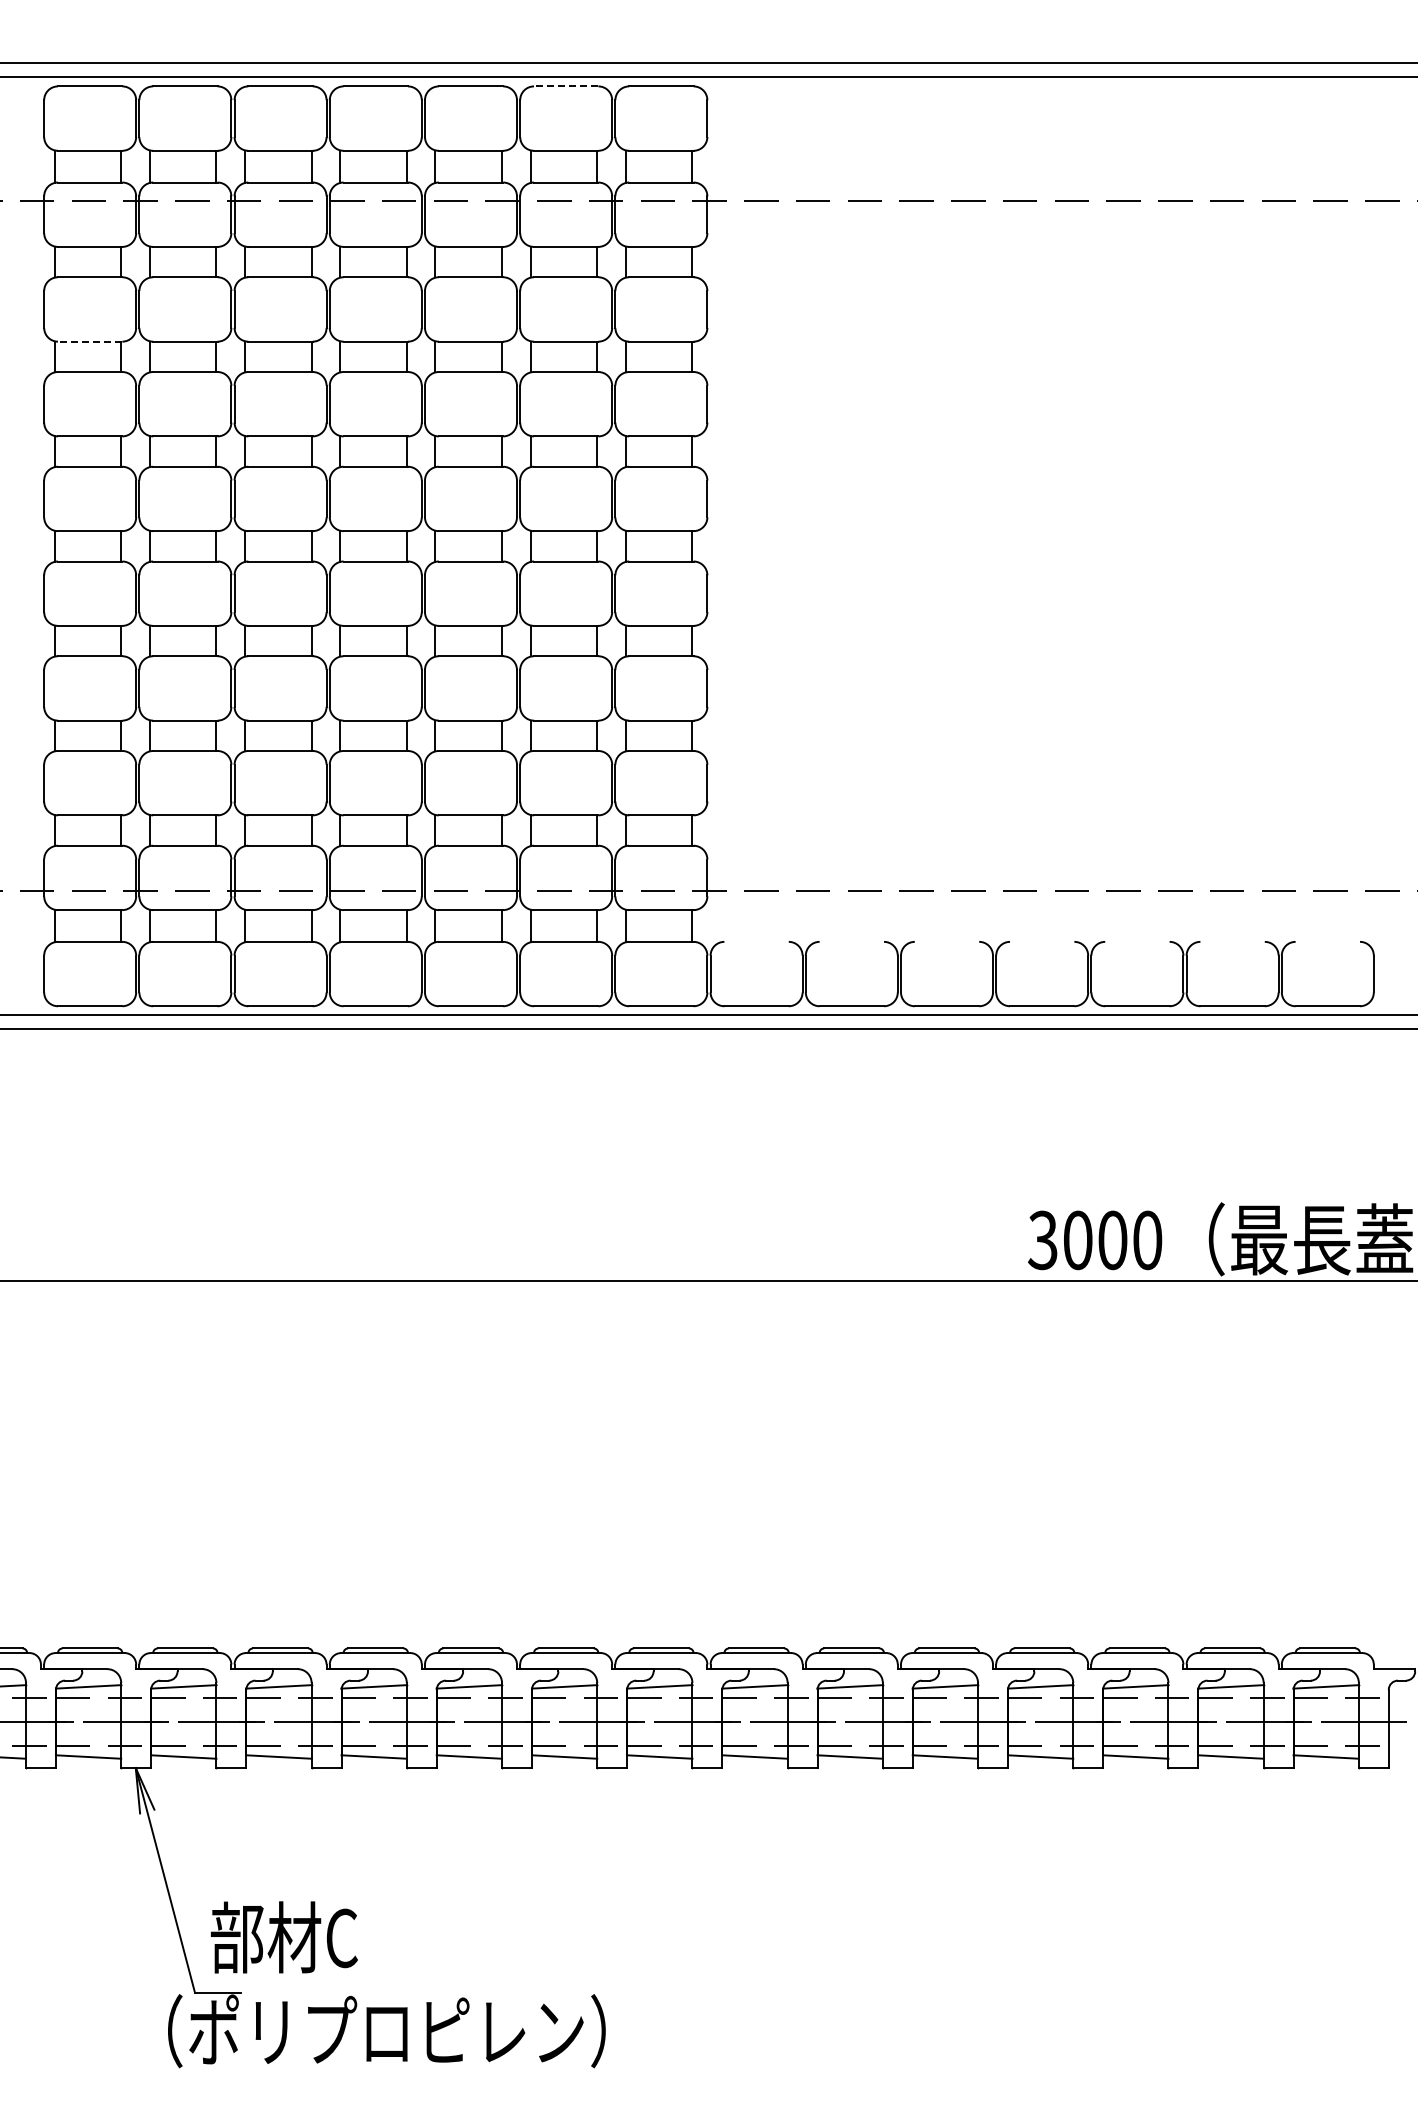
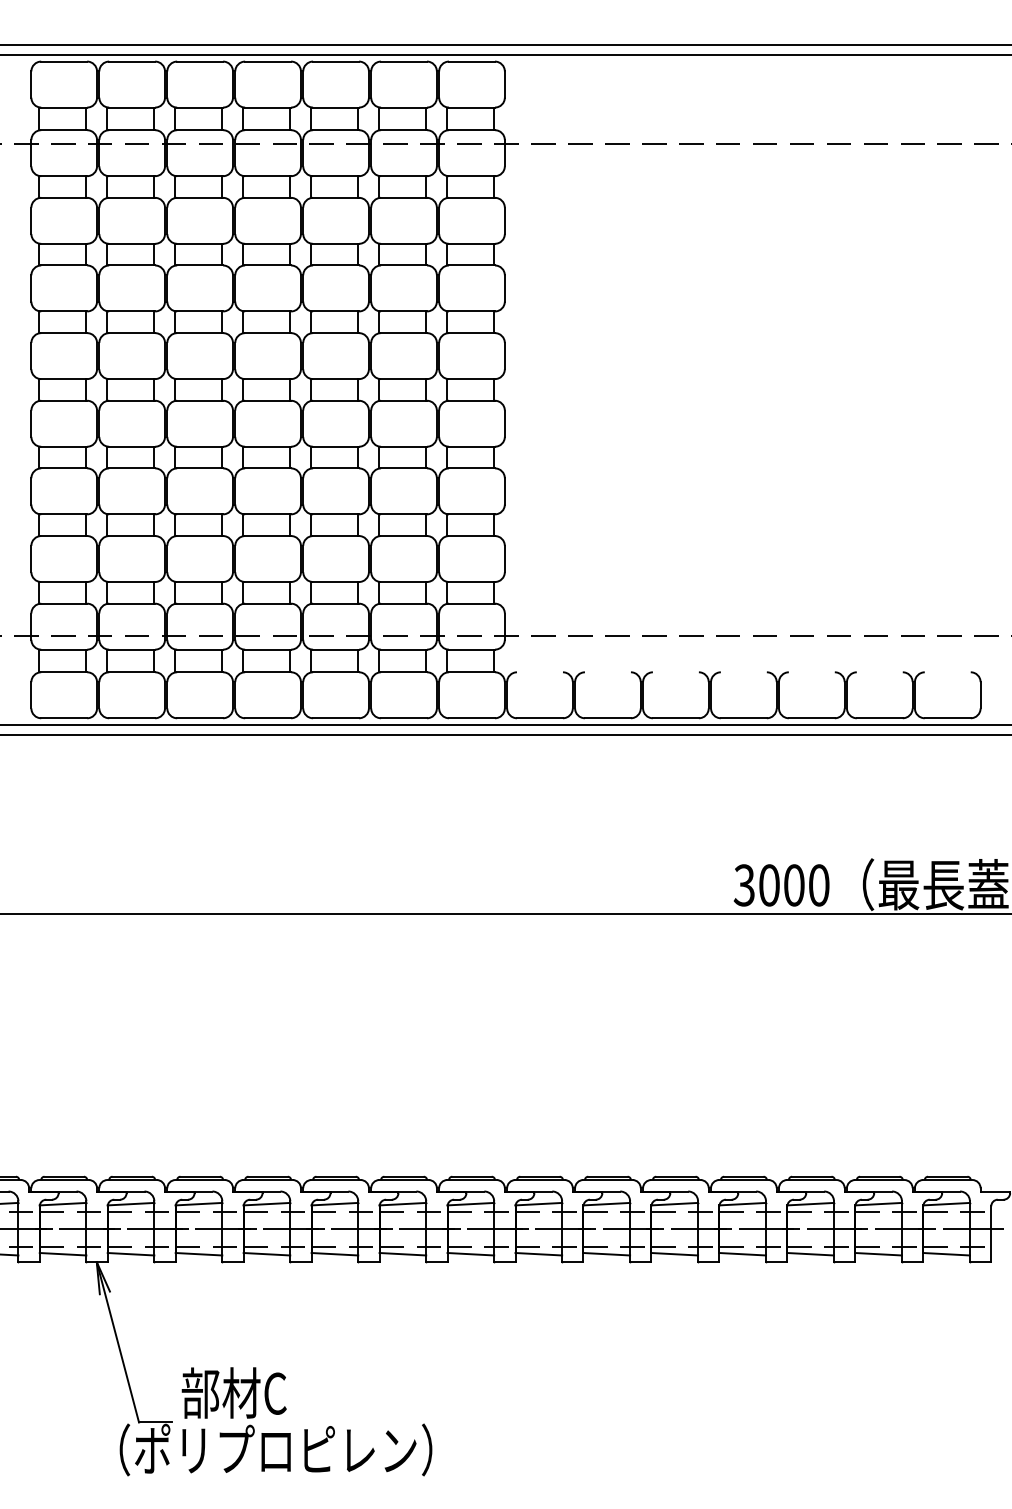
line: (565, 86) -> (403, 61), dashed -> solid
line: (89, 341) -> (63, 243), dashed -> solid
text: (284, 1937) -> (234, 1393), moved

